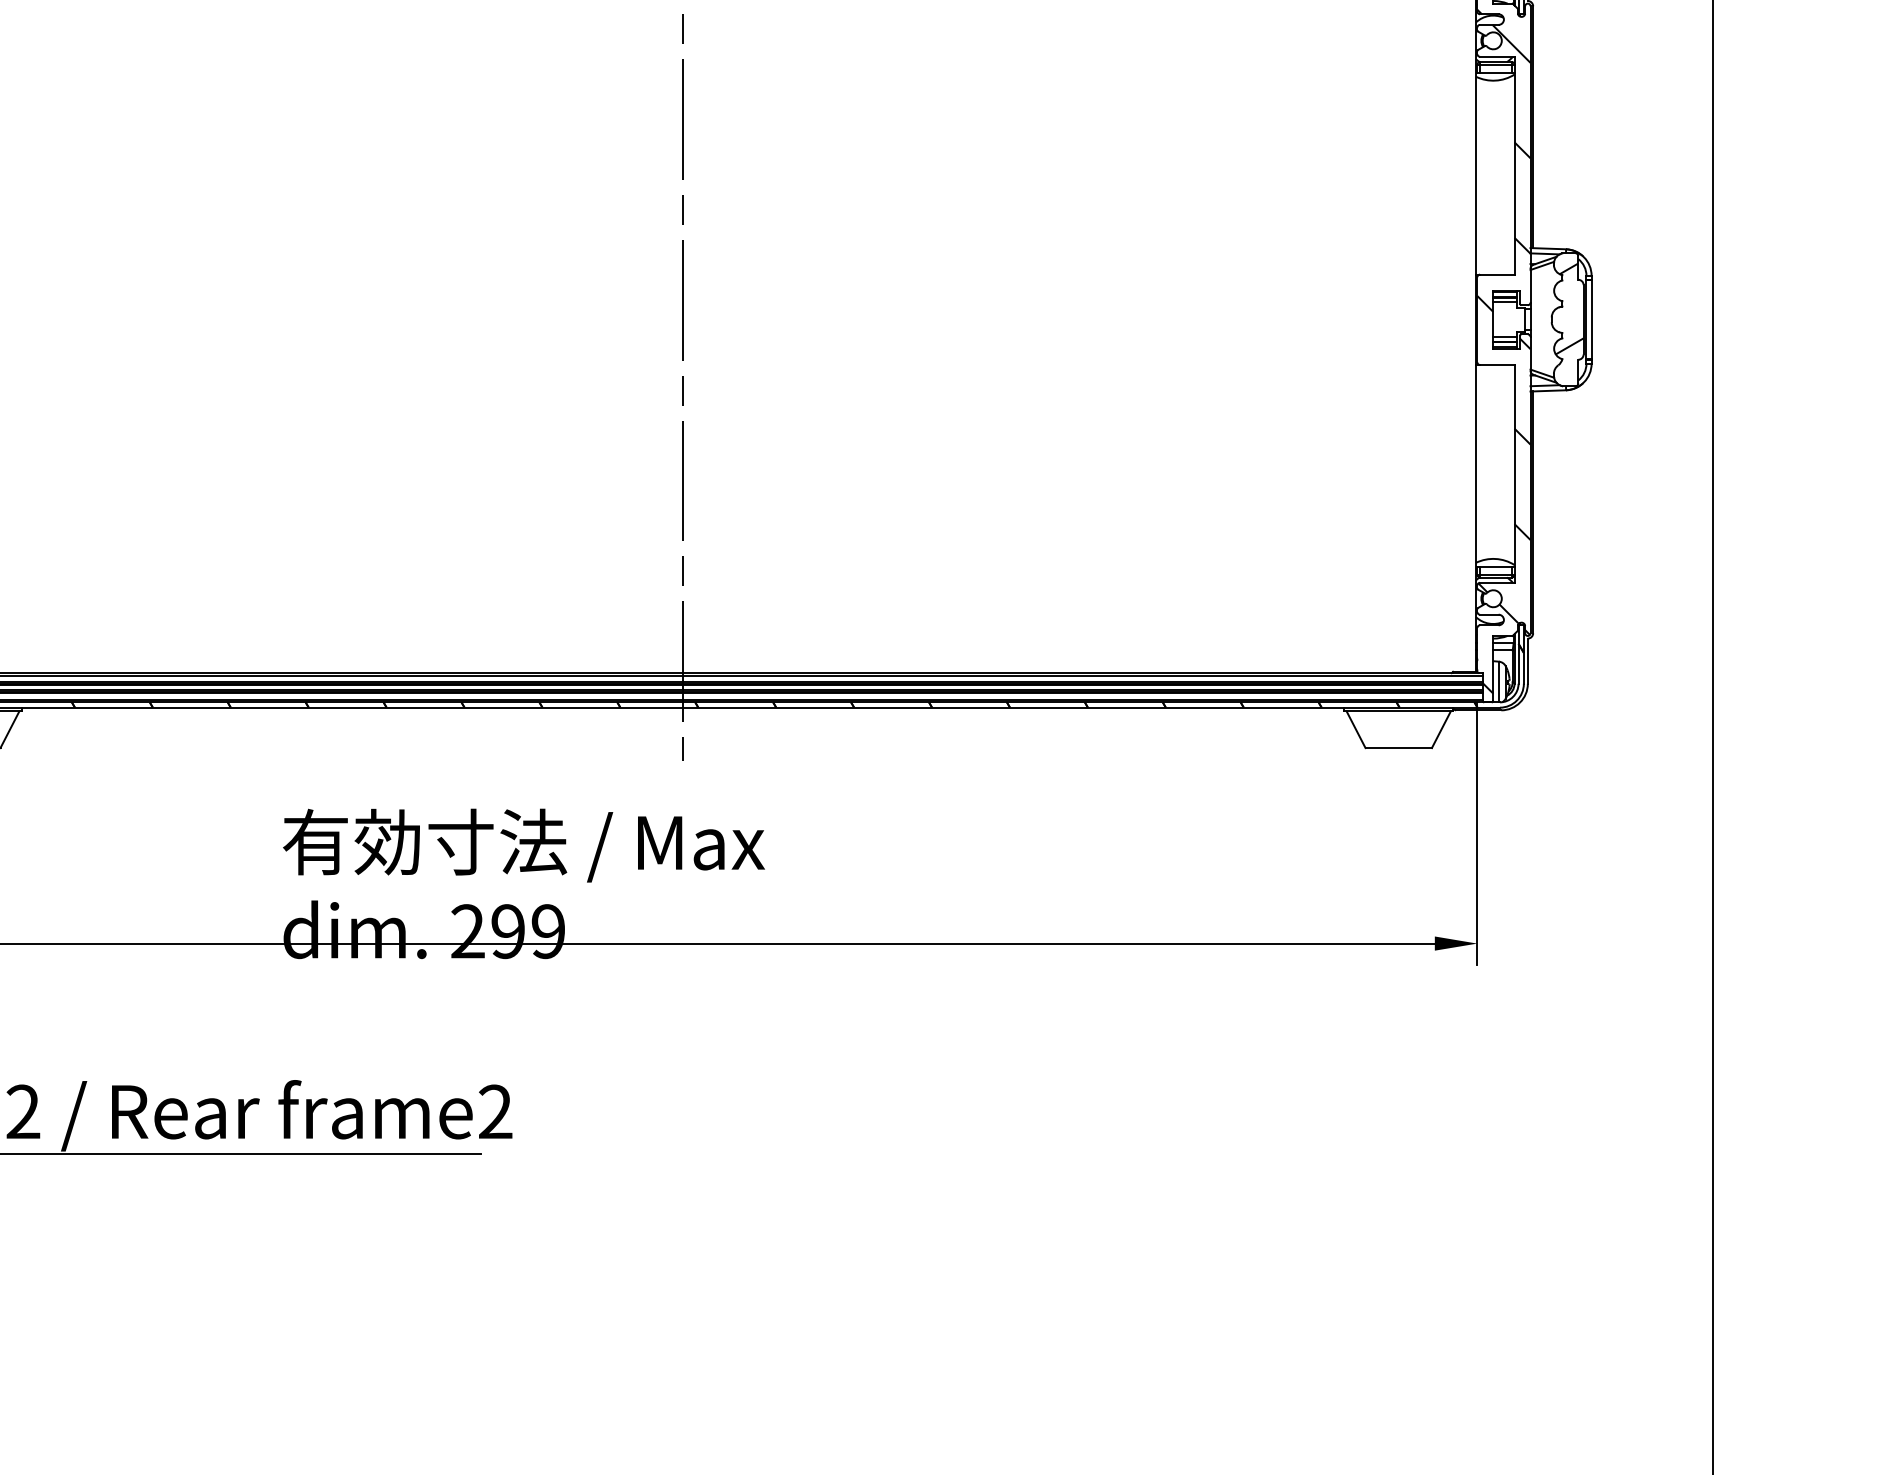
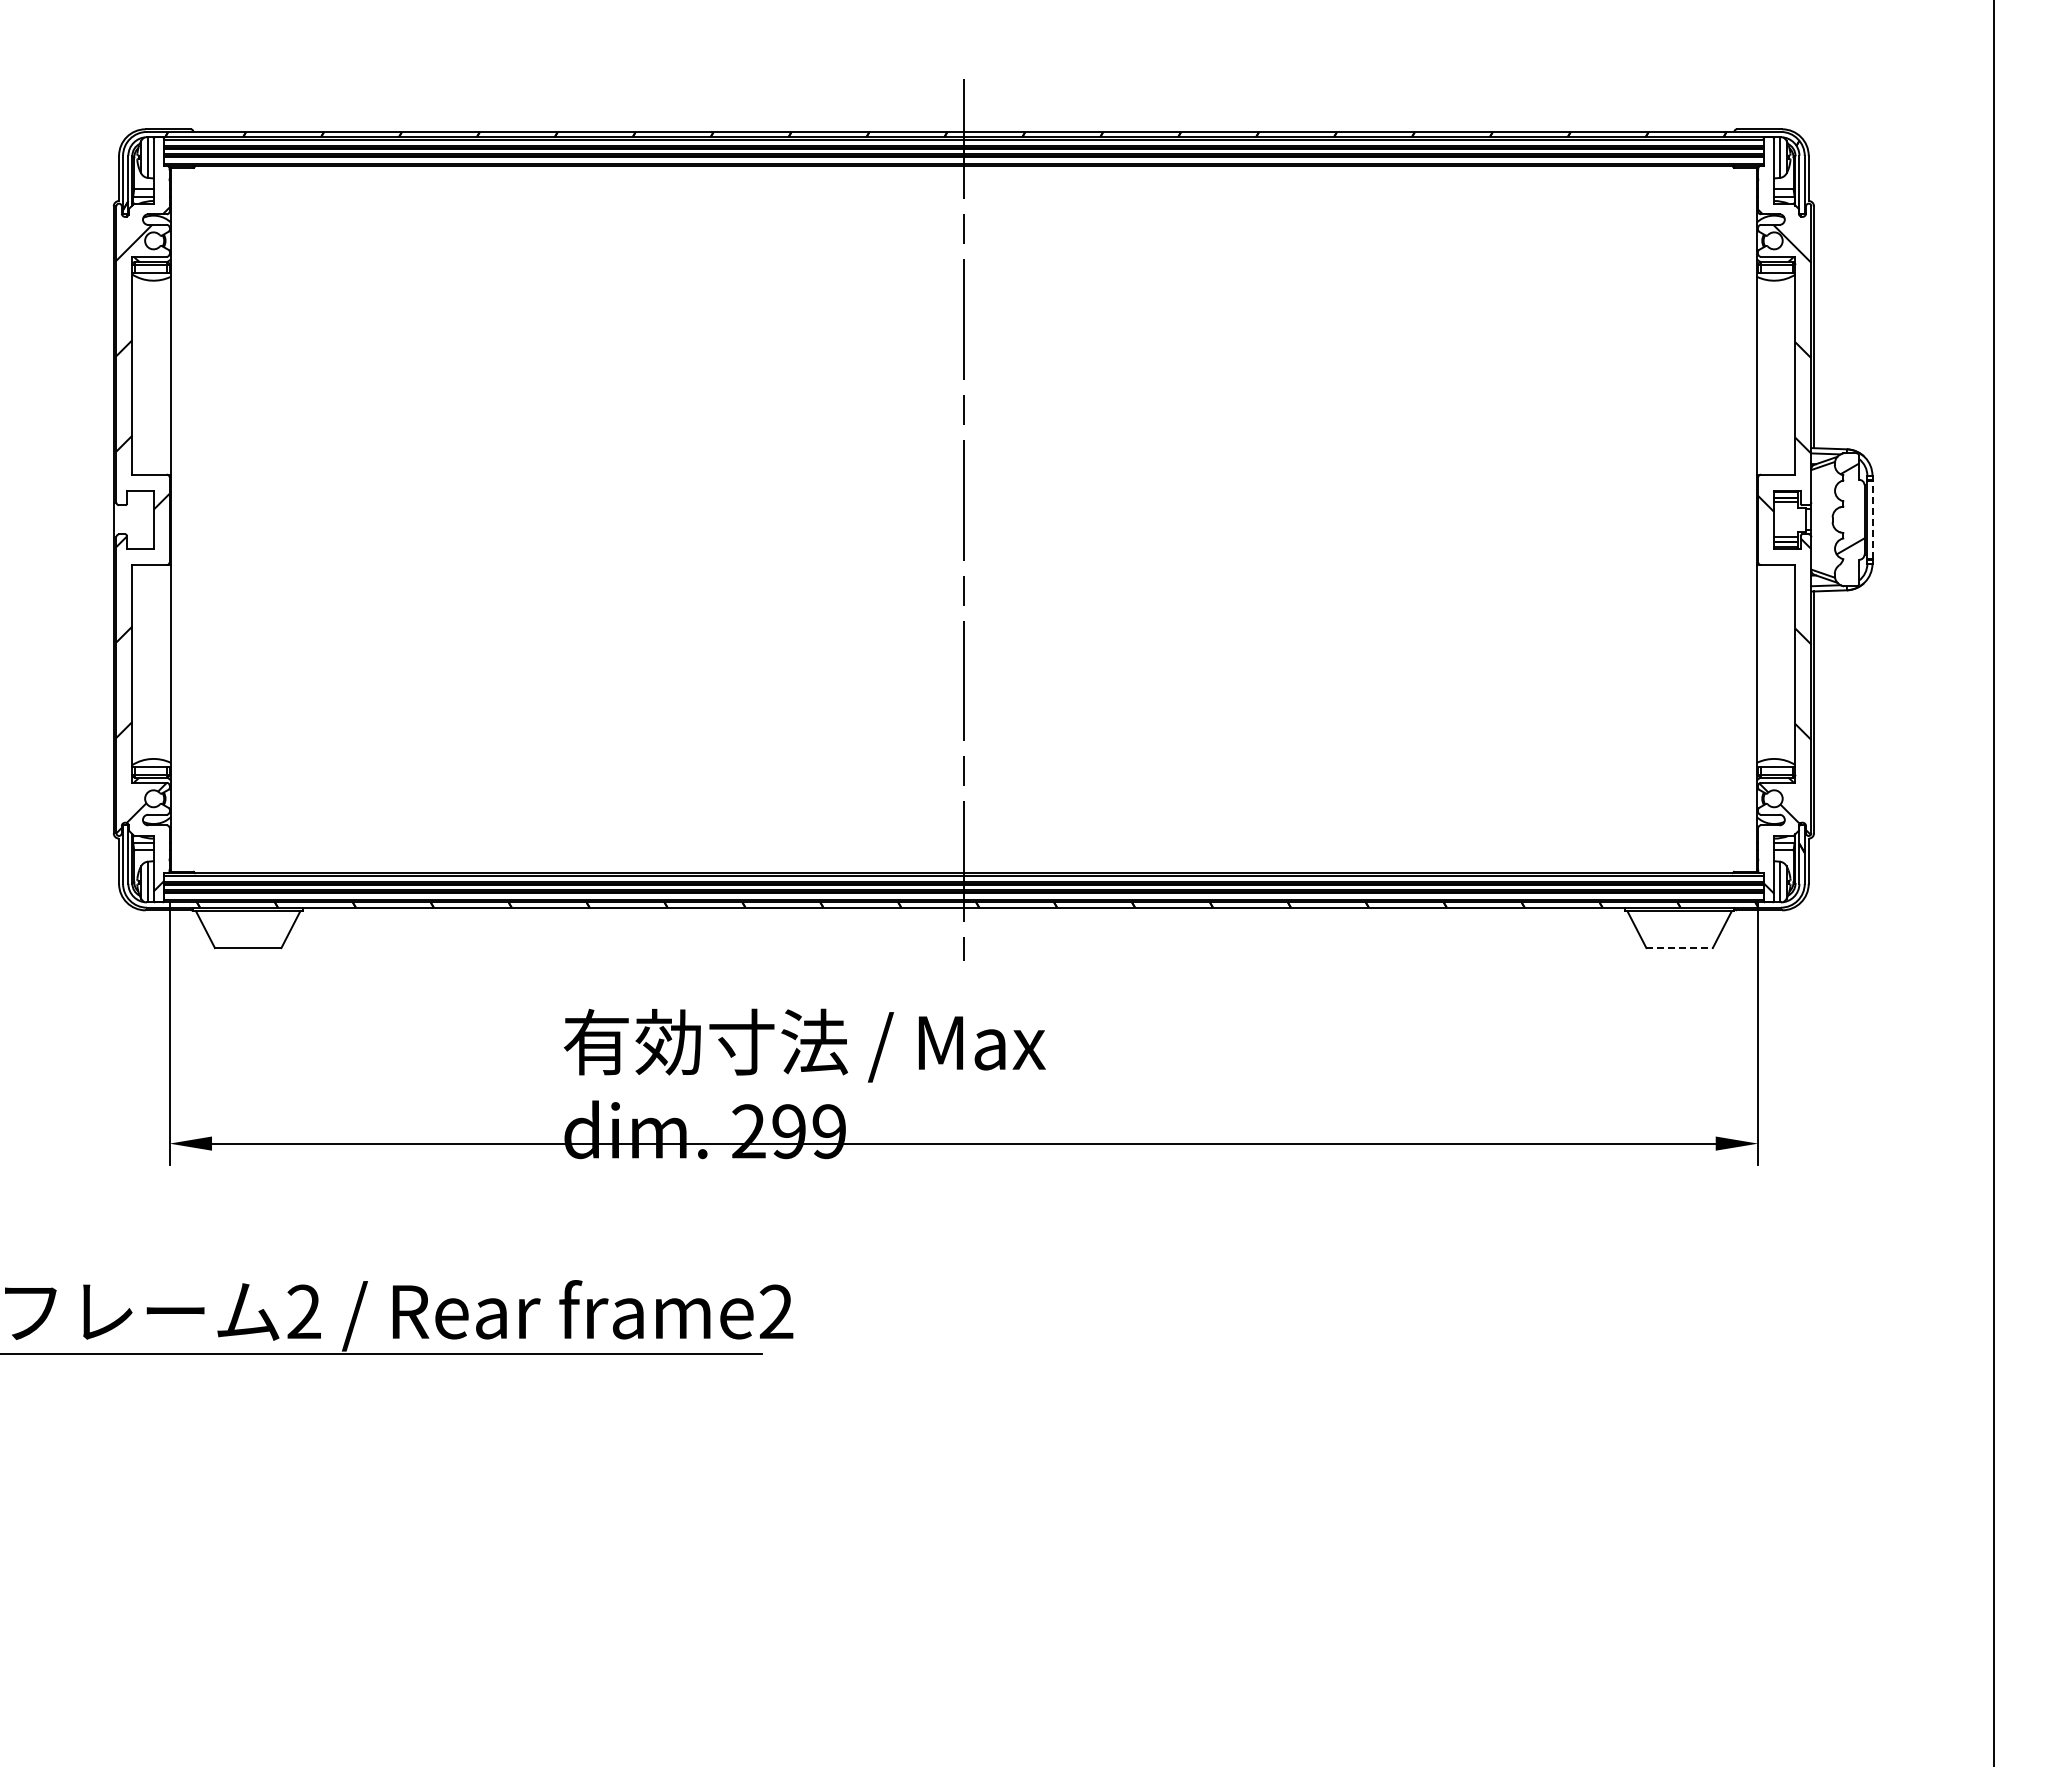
line: (1591, 319) -> (1872, 519), solid -> dashed
line: (1399, 748) -> (1680, 948), solid -> dashed

